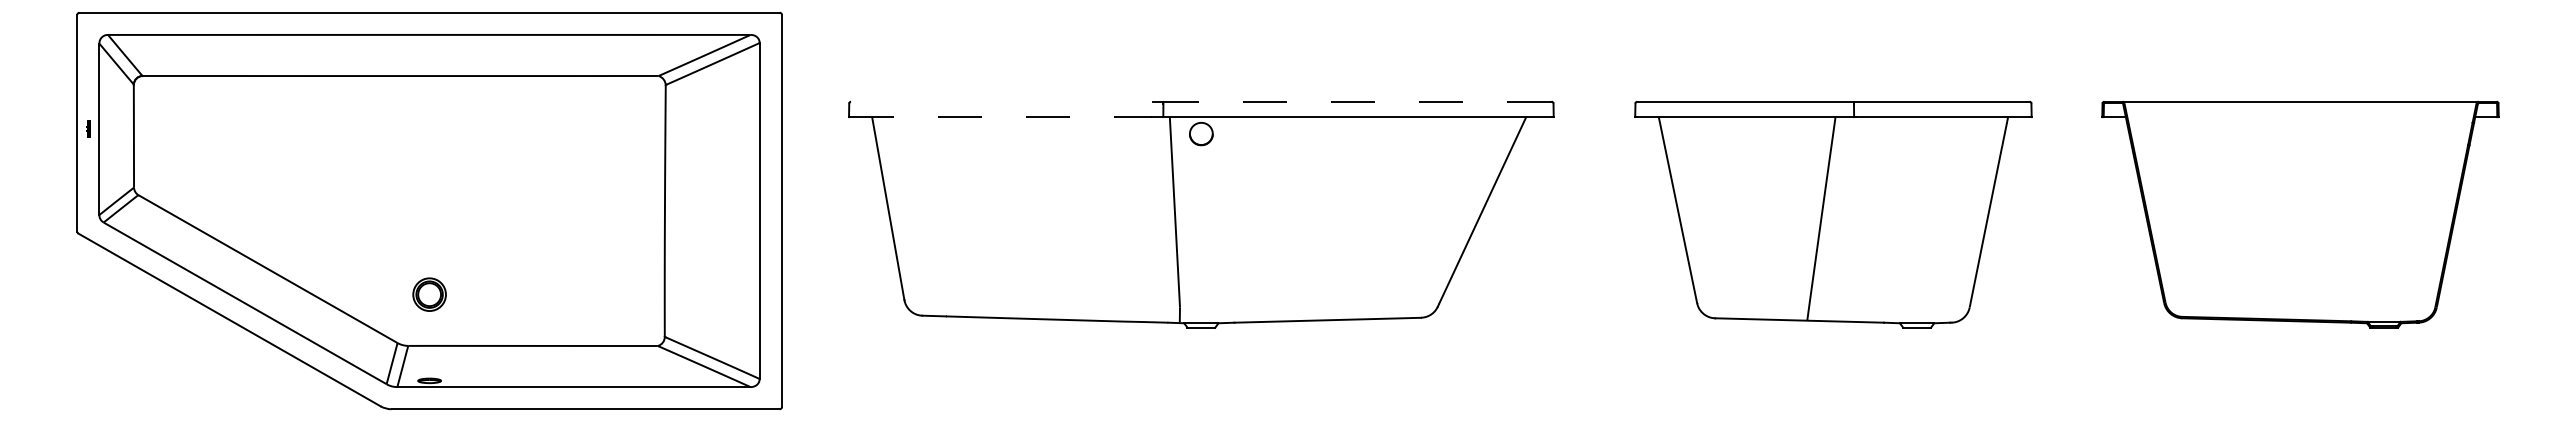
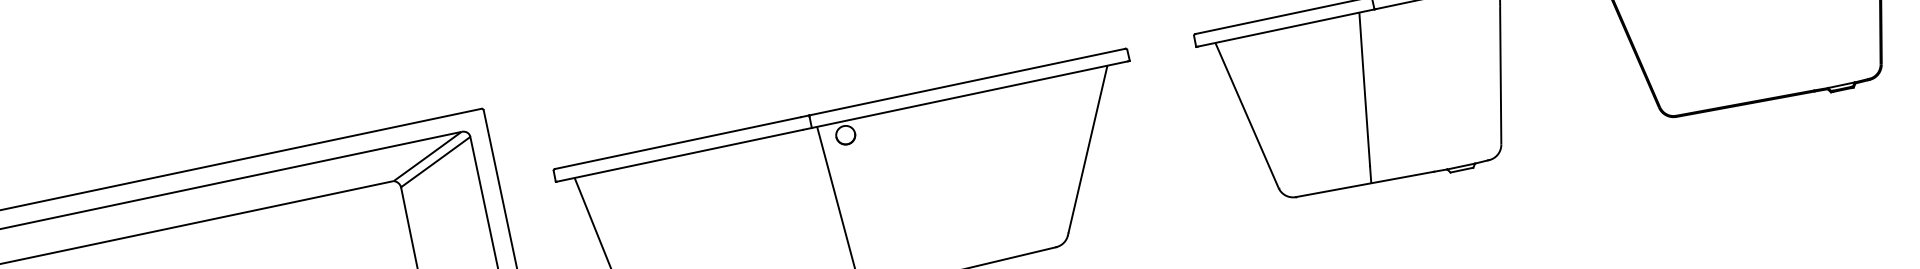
line: (1002, 101) -> (678, 142), added
line: (1357, 101) -> (967, 81), dashed -> solid
line: (1001, 117) -> (680, 156), dashed -> solid

